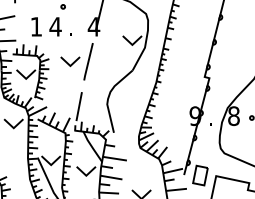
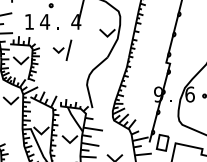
part: (76, 61) -> (62, 50), size x0.7
line: (78, 106) -> (63, 86), removed
text: (233, 115) -> (189, 94), 8 -> 6

